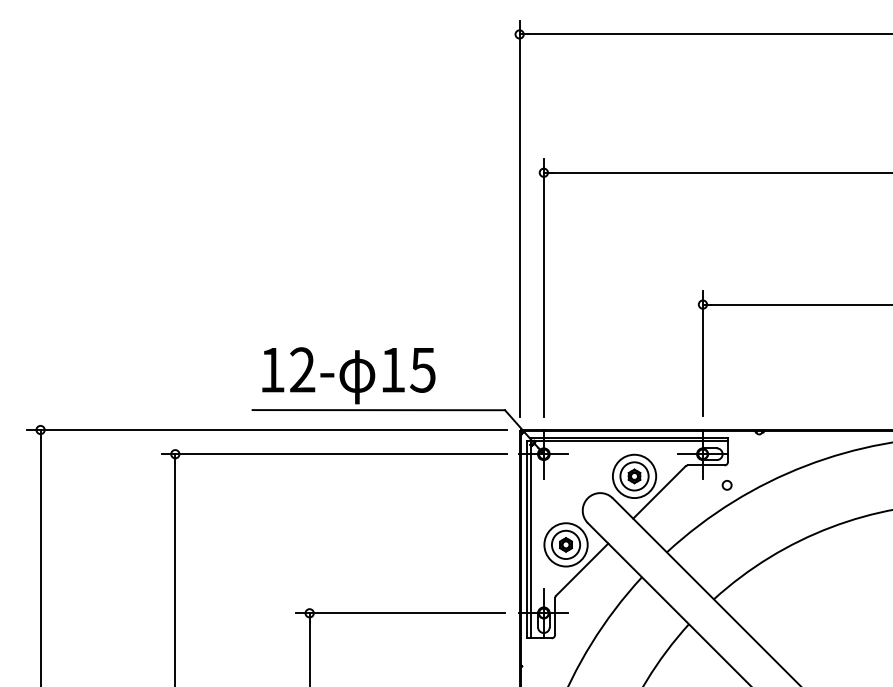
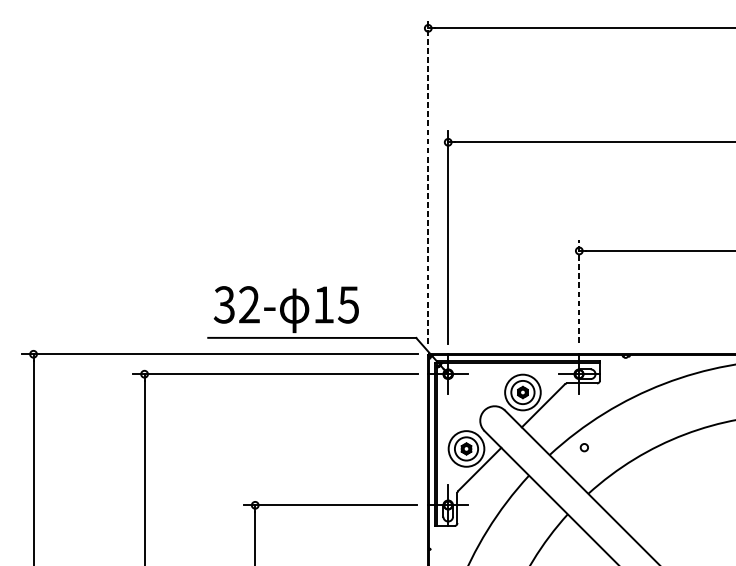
line: (519, 218) -> (428, 180), solid -> dashed
line: (702, 353) -> (578, 291), solid -> dashed
text: (271, 369) -> (223, 304), 12- -> 32-
circle: (726, 485) -> (583, 447), moved

